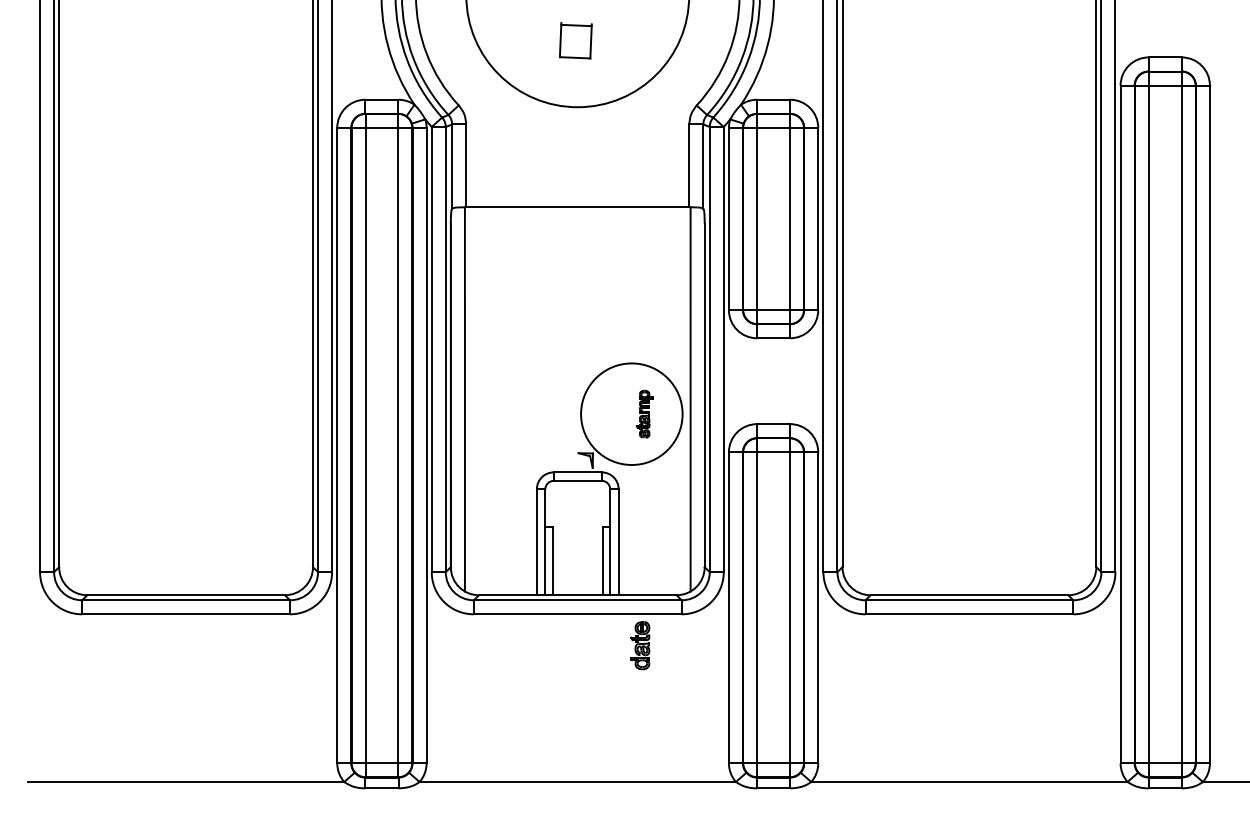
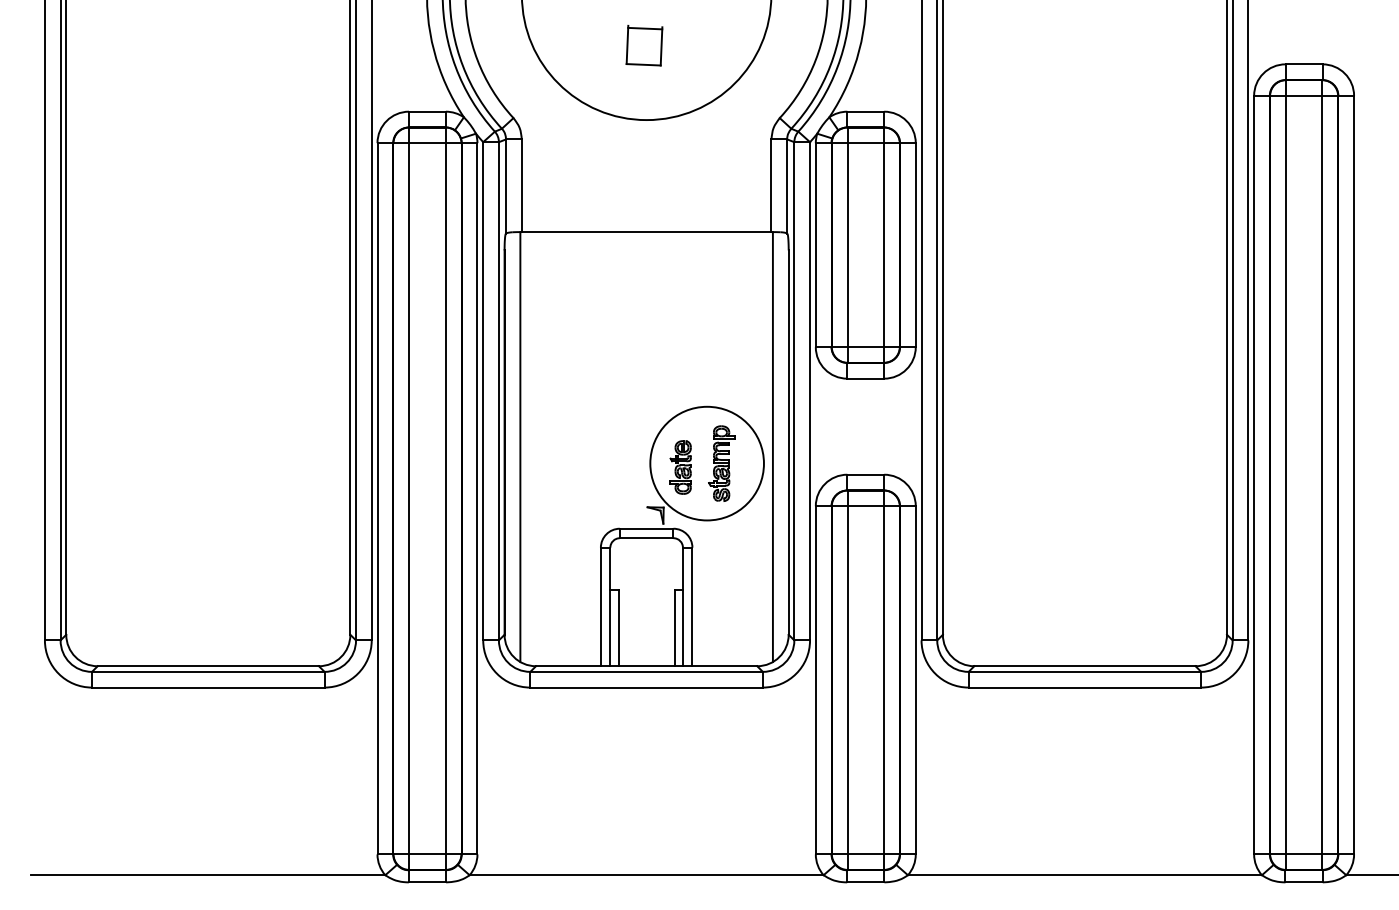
part: (644, 413) -> (721, 462), size x1.43
part: (640, 645) -> (681, 467), moved

